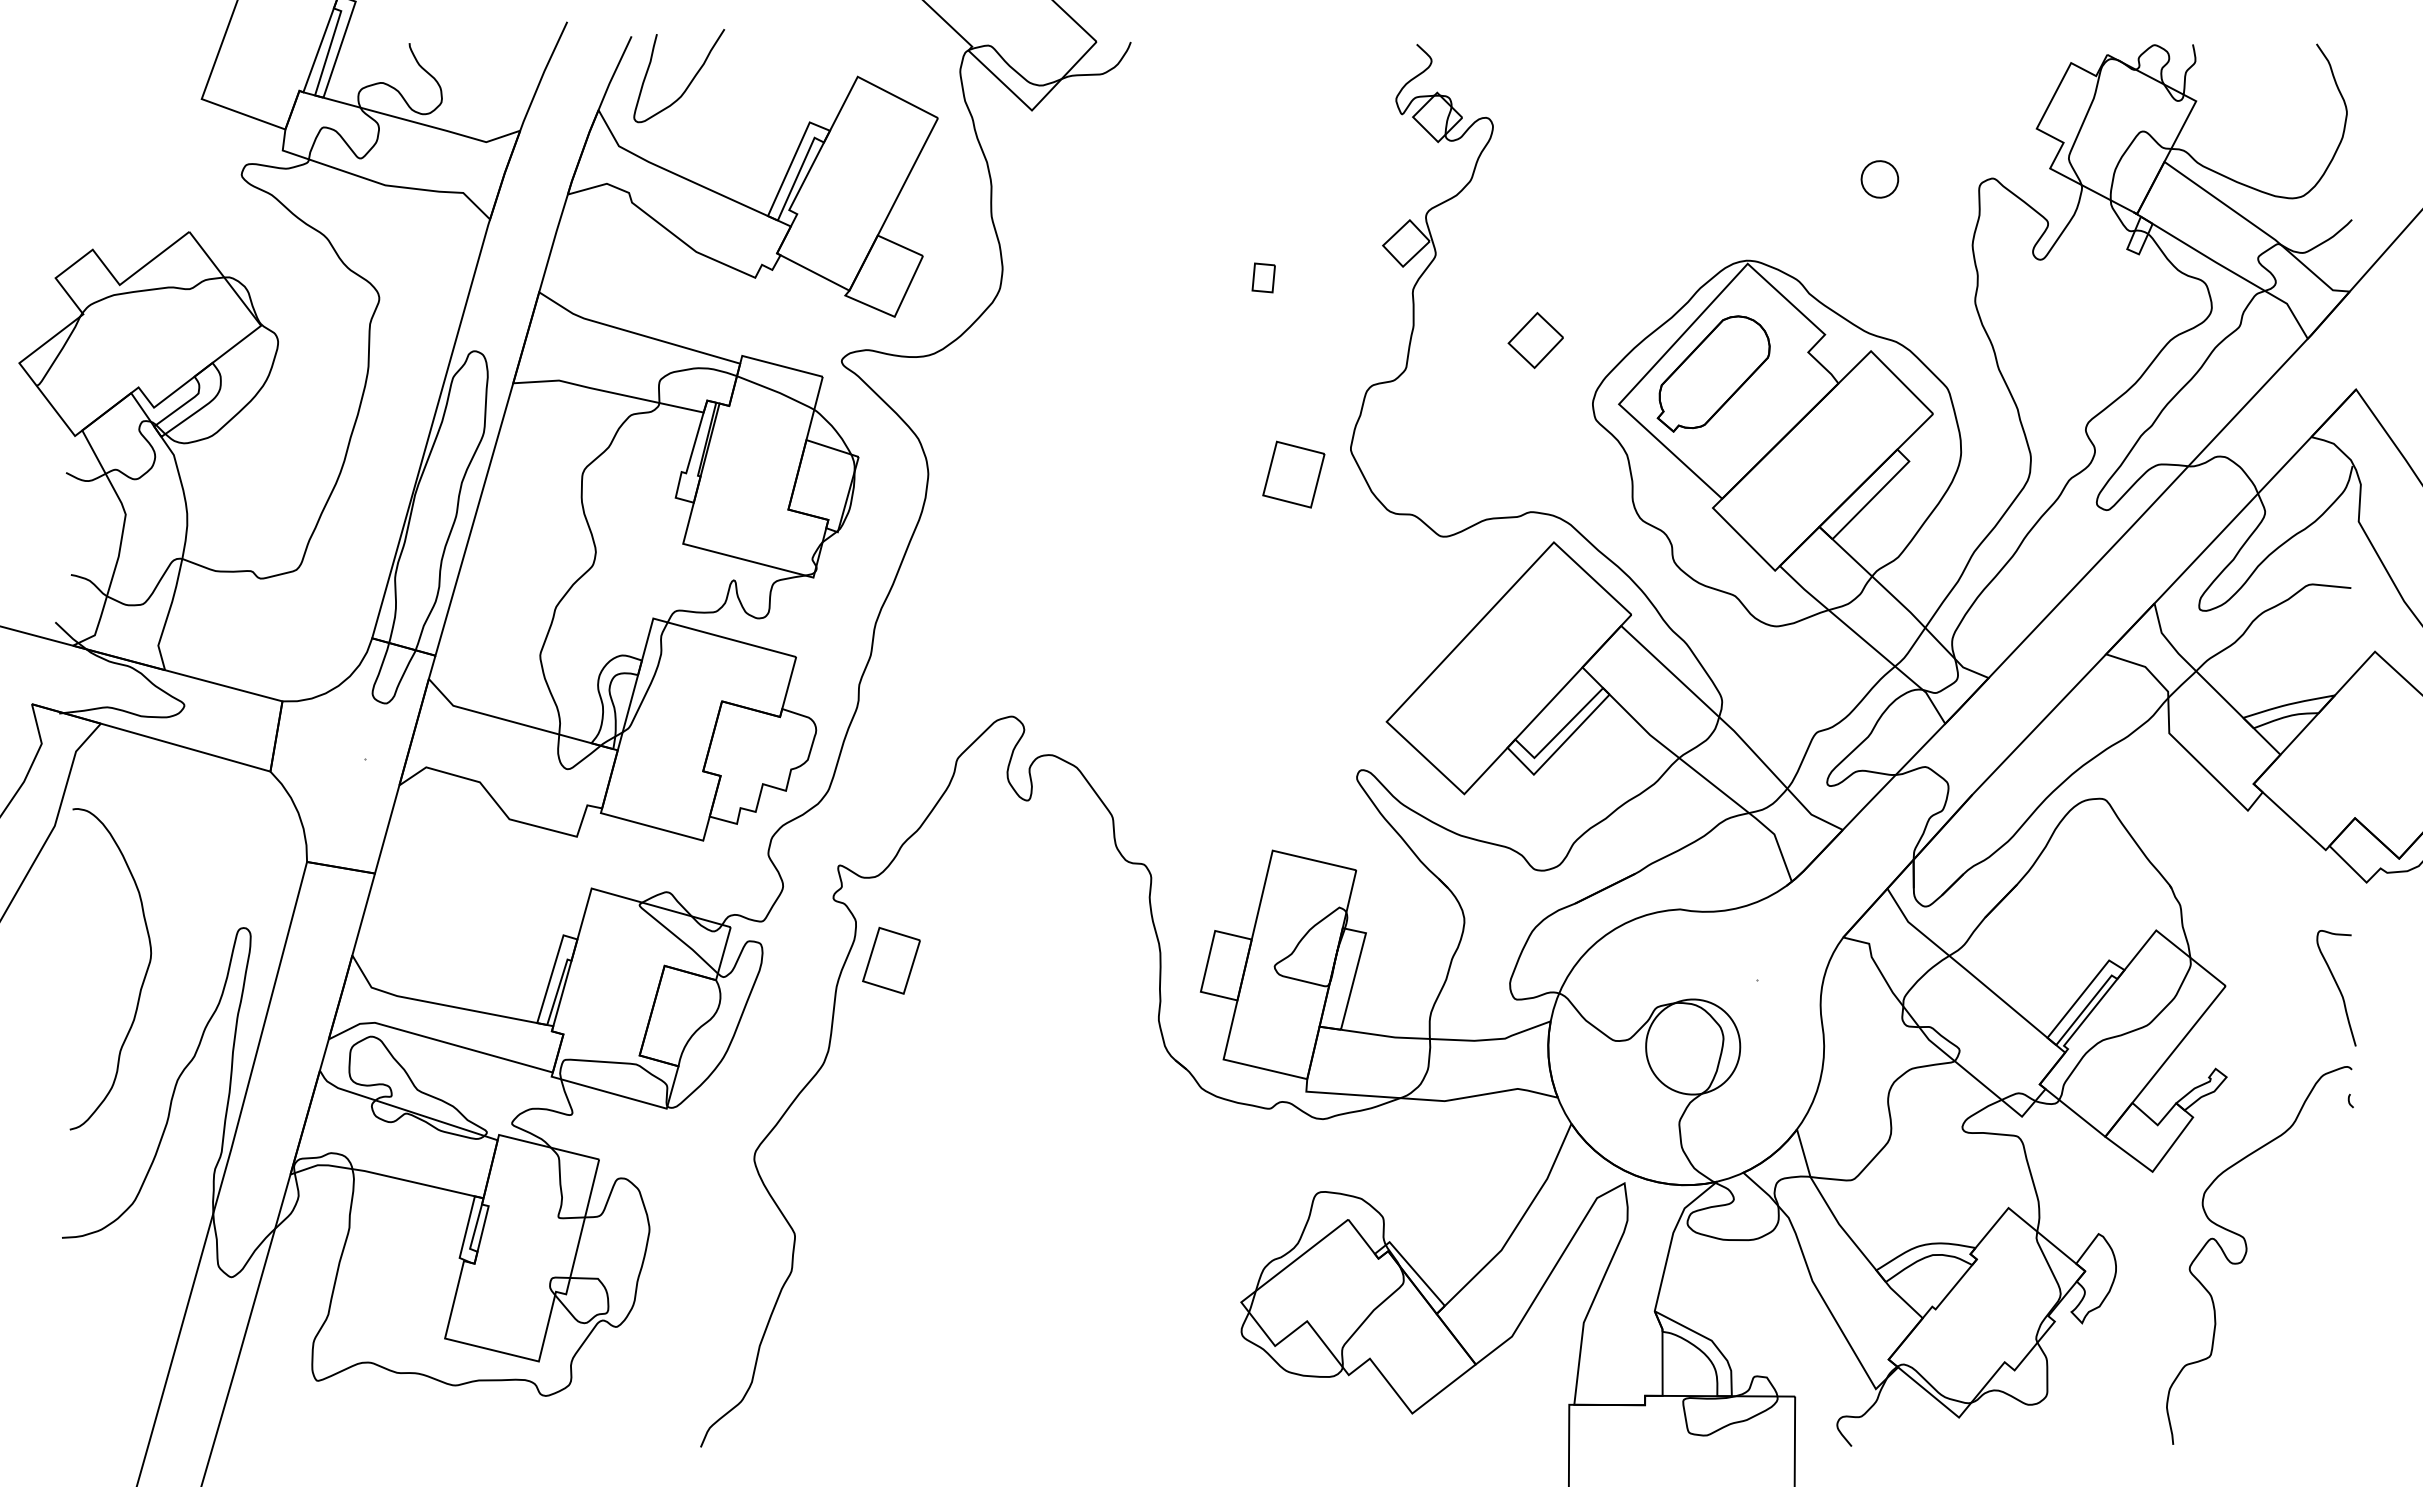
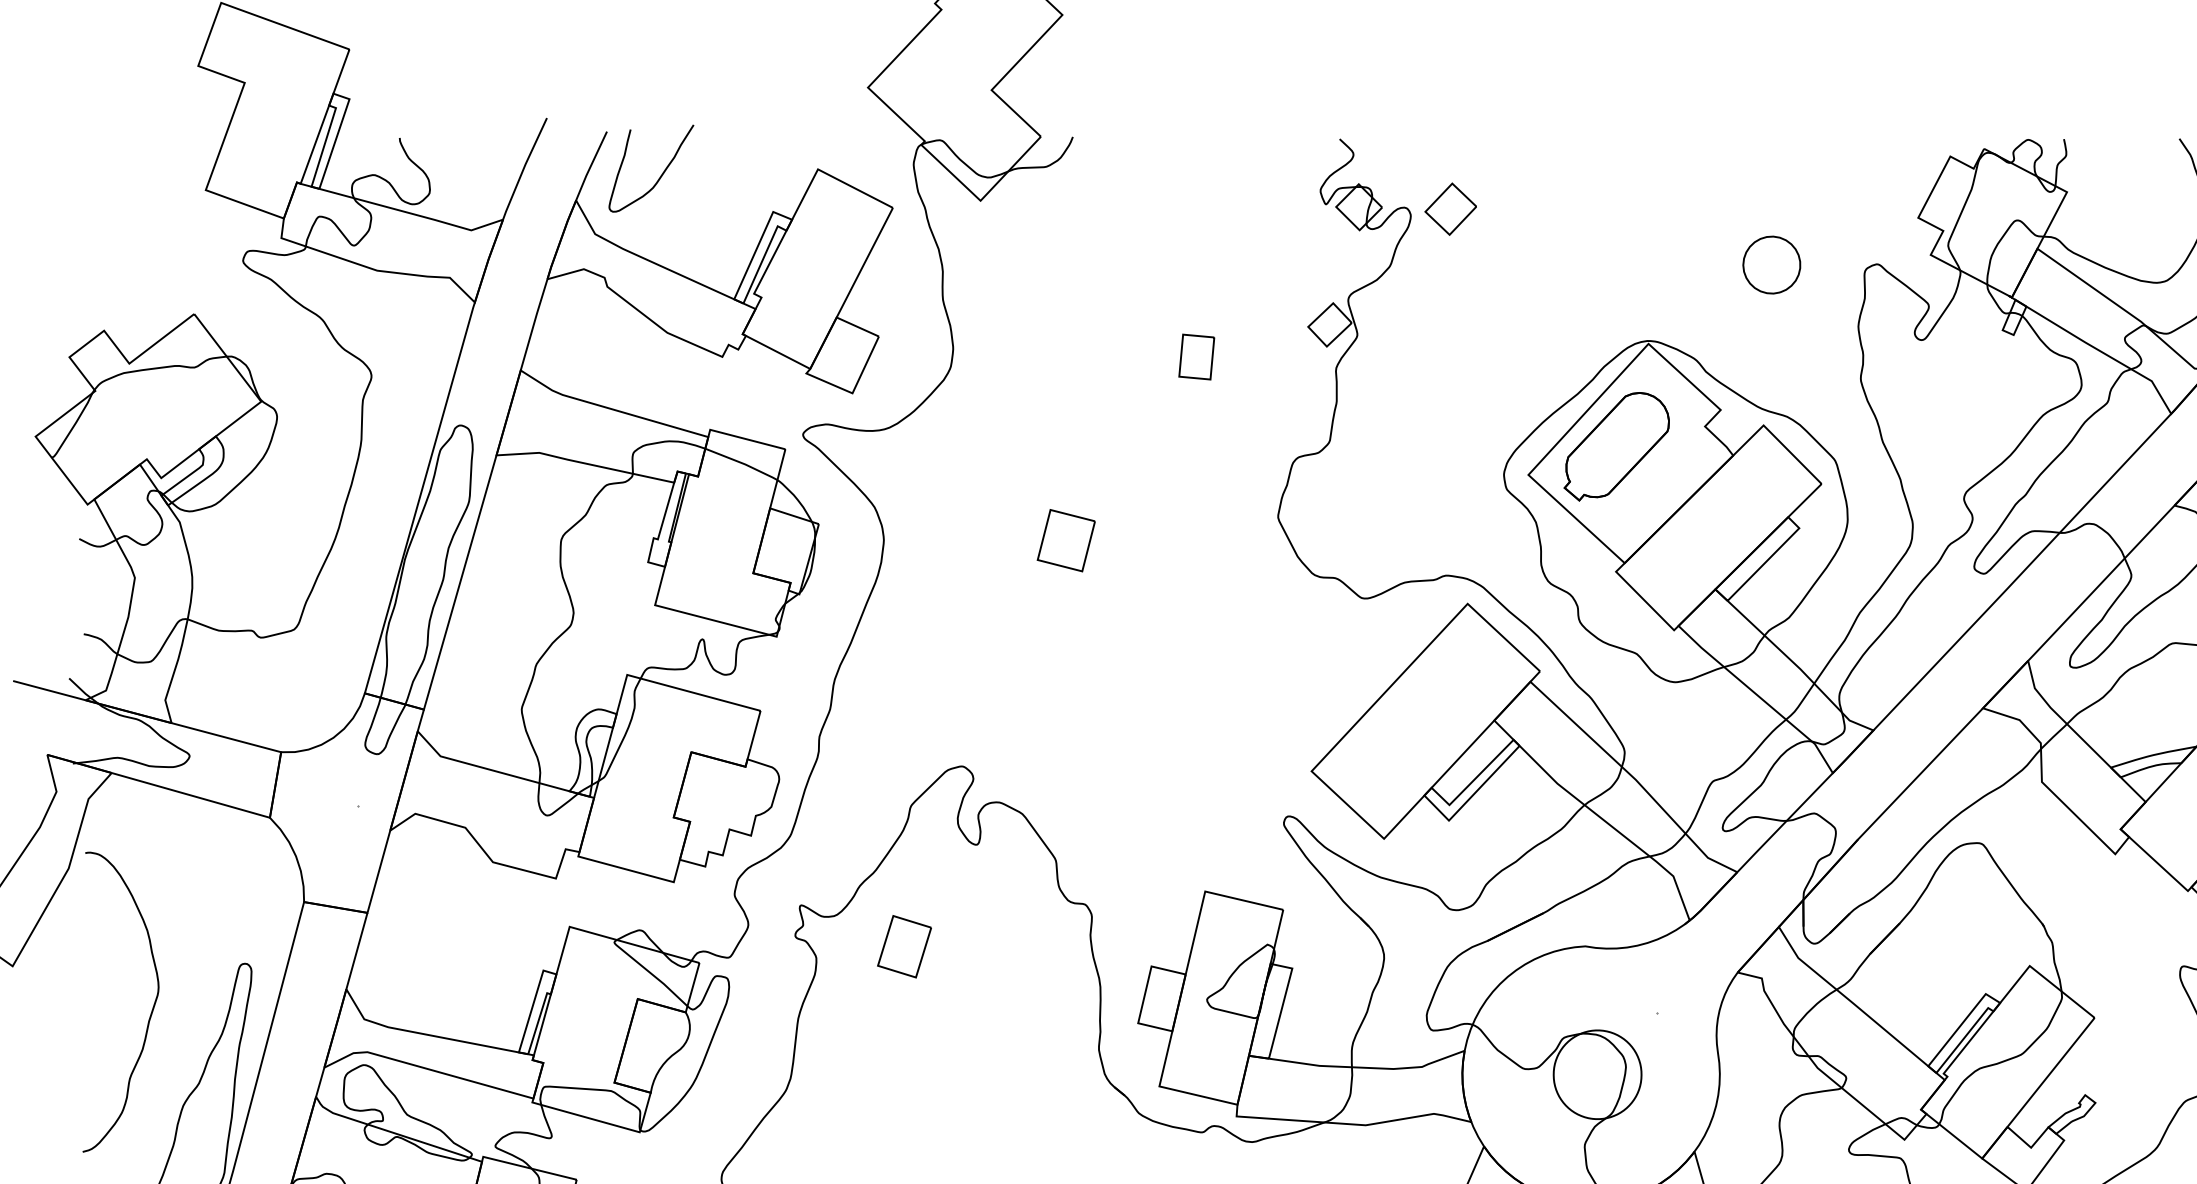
part: (1879, 179) -> (1771, 265), size x1.67
part: (1263, 277) -> (1196, 356), size x1.67
part: (1535, 340) -> (1450, 209), moved
part: (1293, 474) -> (1066, 540), moved
part: (891, 960) -> (904, 946), moved

